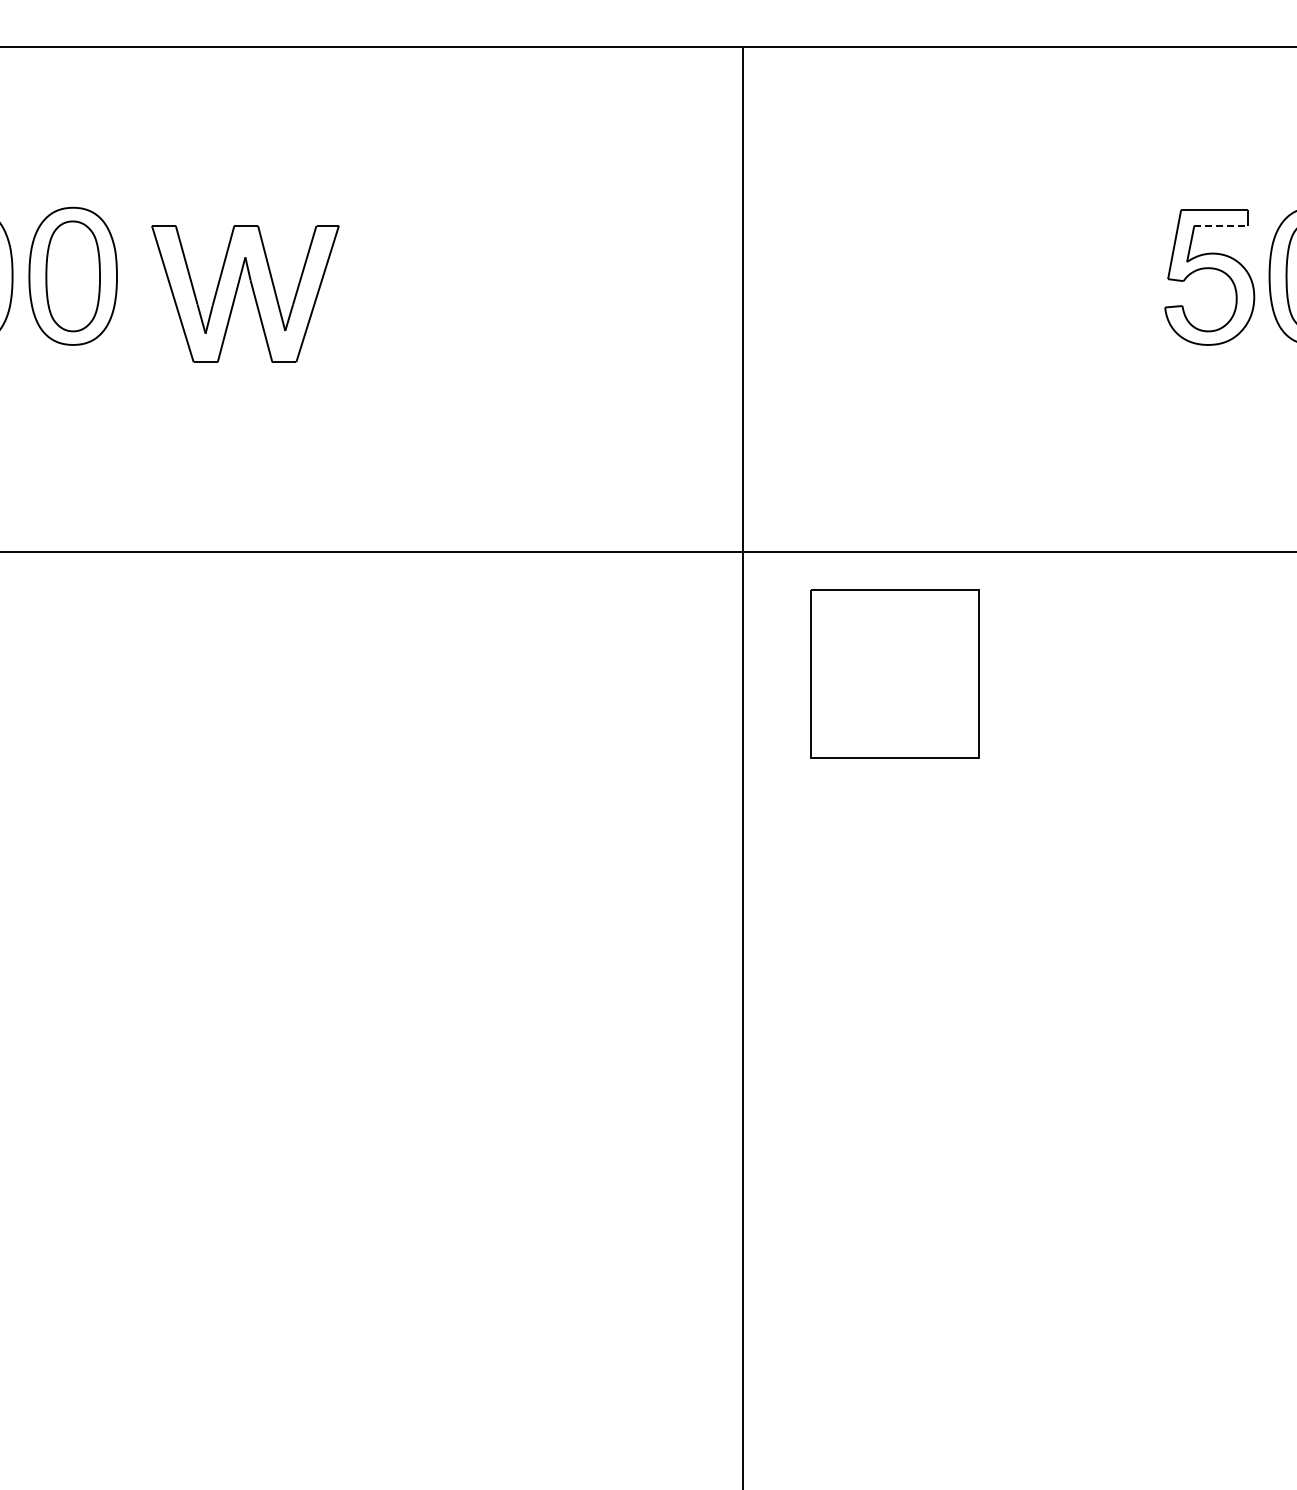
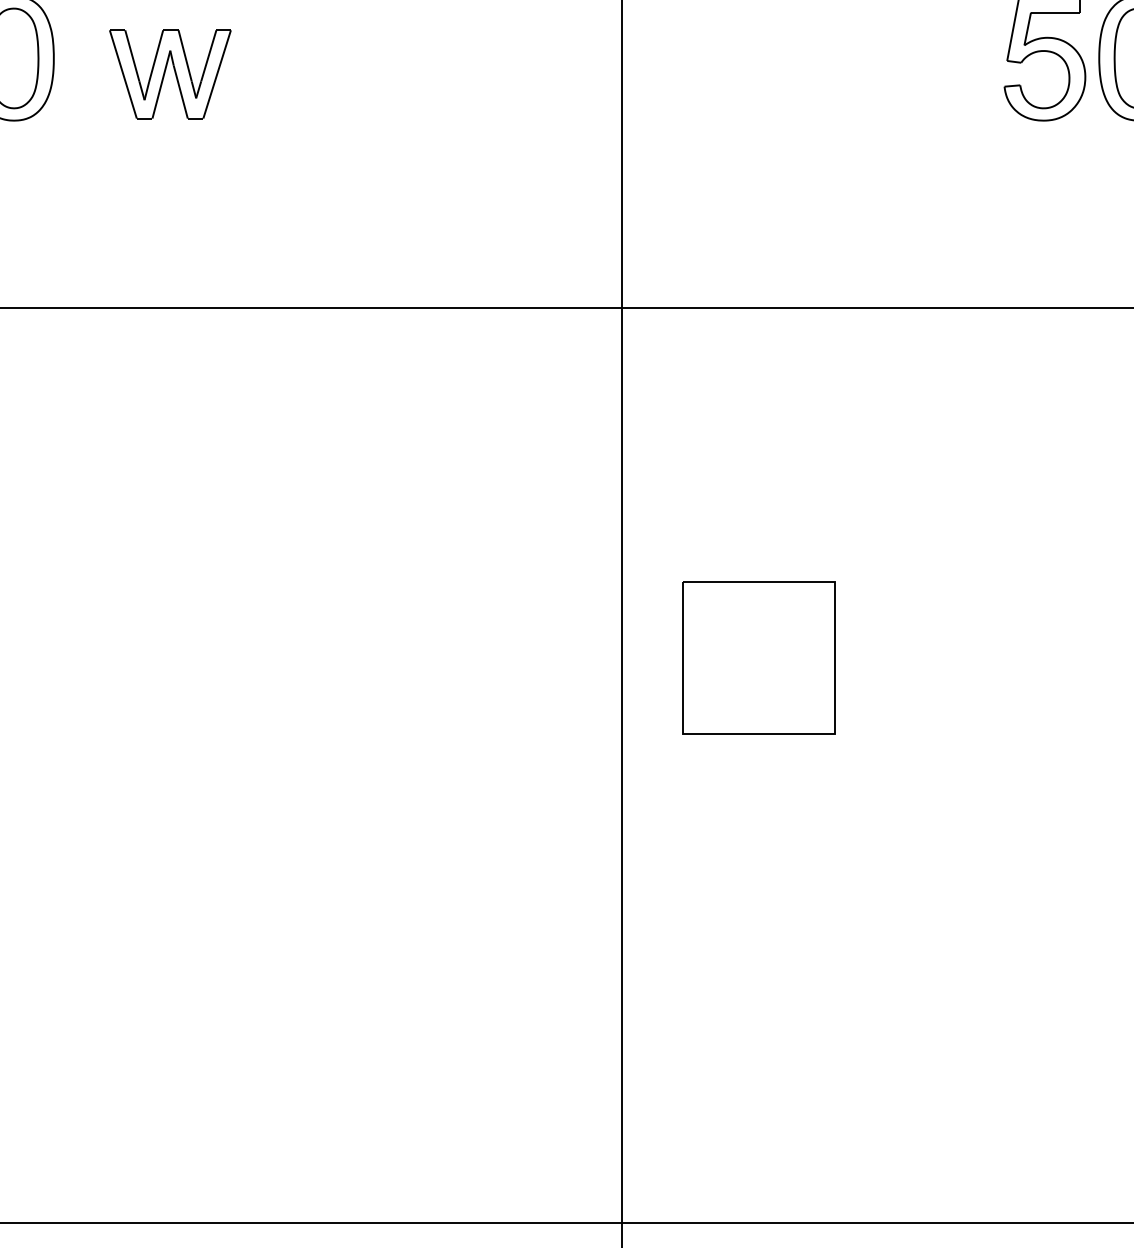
line: (1221, 225) -> (1055, 12), dashed -> solid
part: (245, 293) -> (170, 73), size x0.71
part: (894, 673) -> (759, 657), moved

